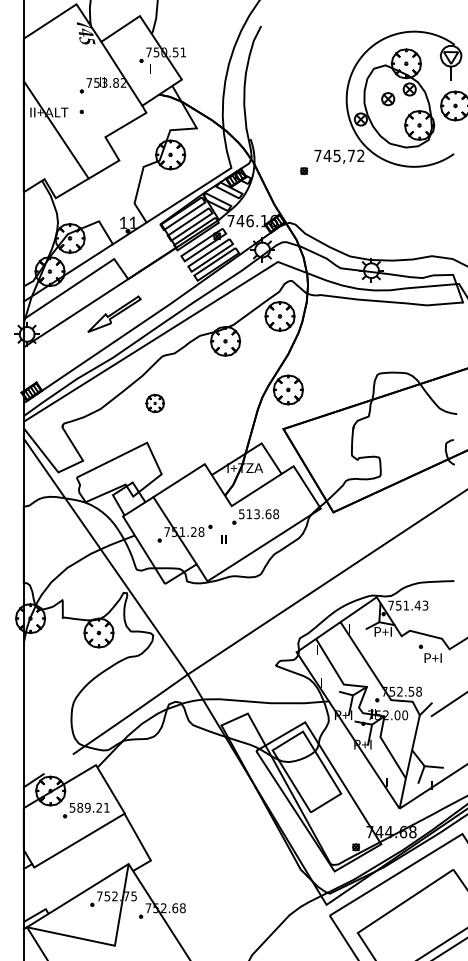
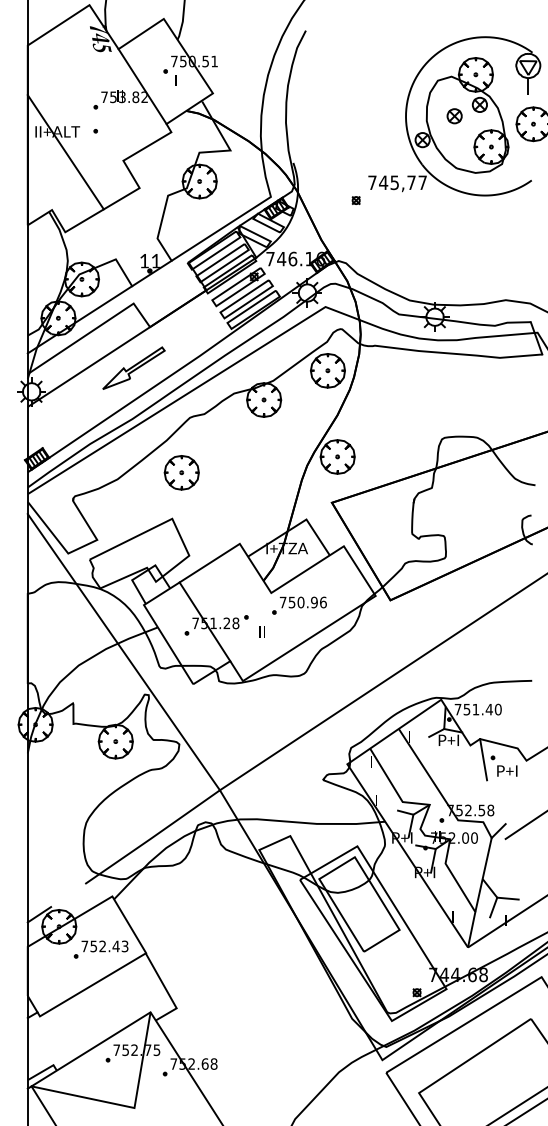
text: (360, 155) -> (422, 182), 745,72 -> 745,77
part: (154, 403) -> (180, 472), size x1.67
text: (259, 514) -> (303, 602), 513.68 -> 750.96
text: (425, 605) -> (498, 709), 751.43 -> 751.40
line: (412, 647) -> (483, 758), added
text: (89, 807) -> (104, 946), 589.21 -> 752.43

